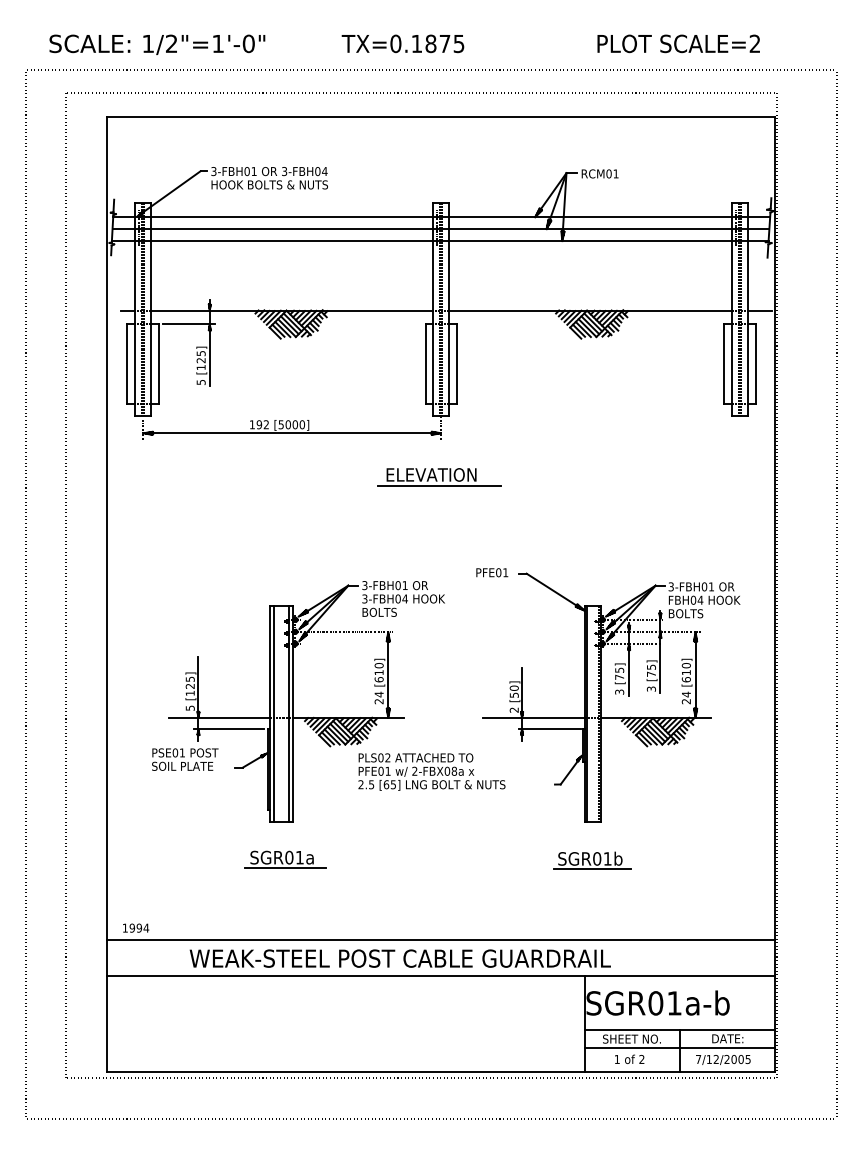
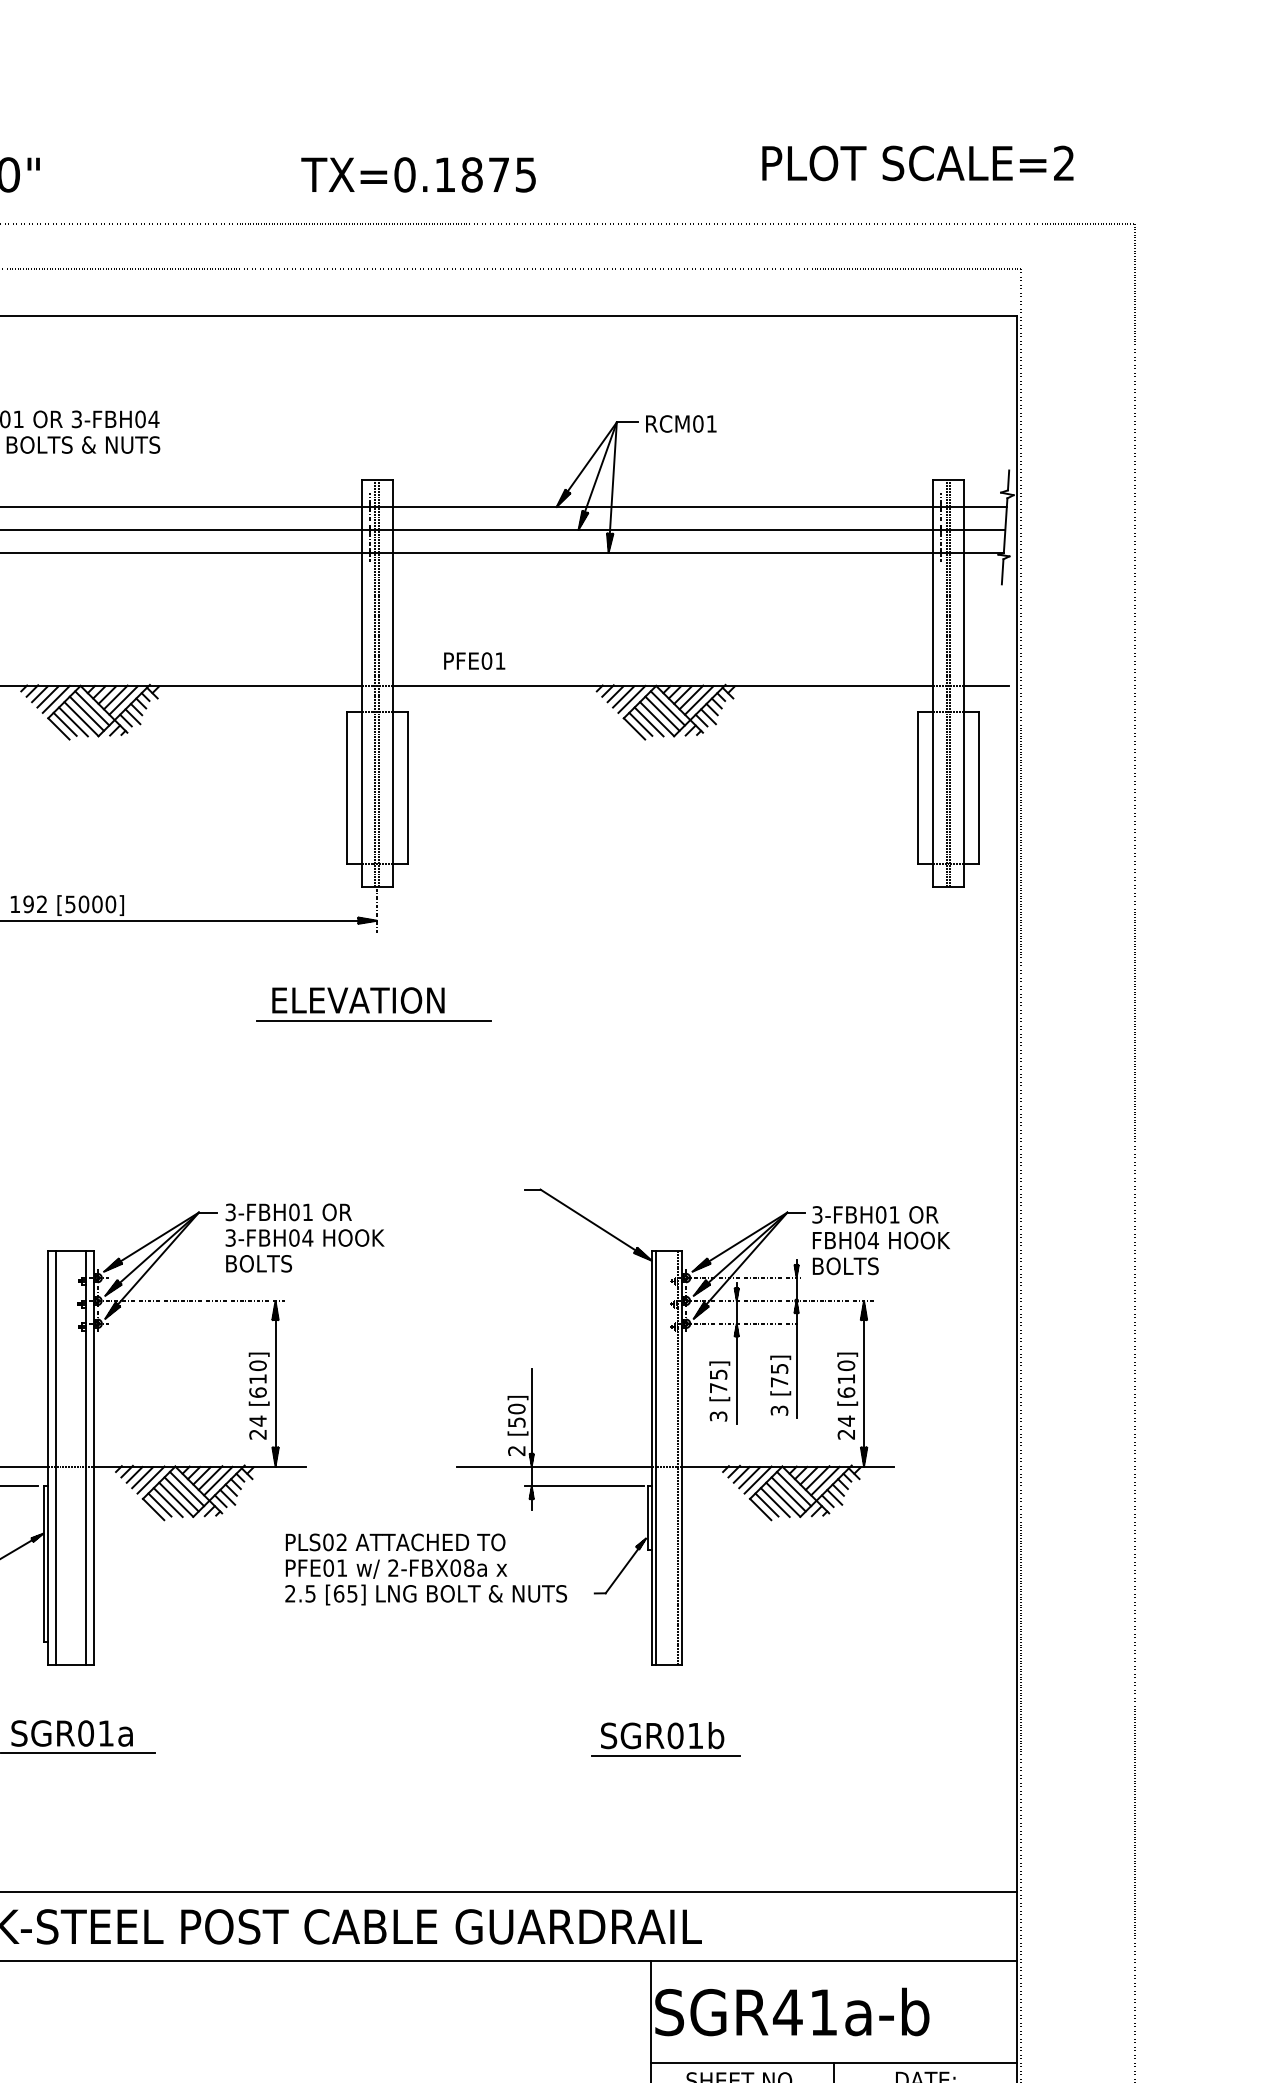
text: (402, 43) -> (417, 174), moved
text: (678, 43) -> (917, 162), moved
text: (492, 572) -> (475, 660), moved
text: (431, 771) -> (425, 1568), moved
text: (655, 1003) -> (787, 2012), SGR01a-b -> SGR41a-b

